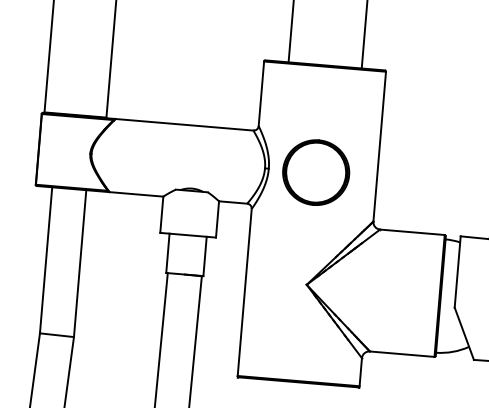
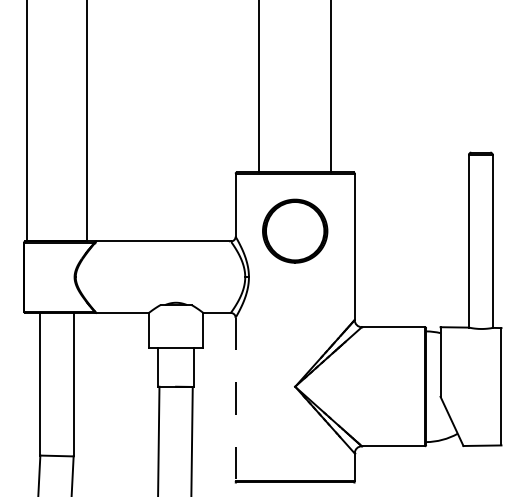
part: (316, 171) -> (295, 230), moved
line: (244, 292) -> (235, 399), solid -> dashed

